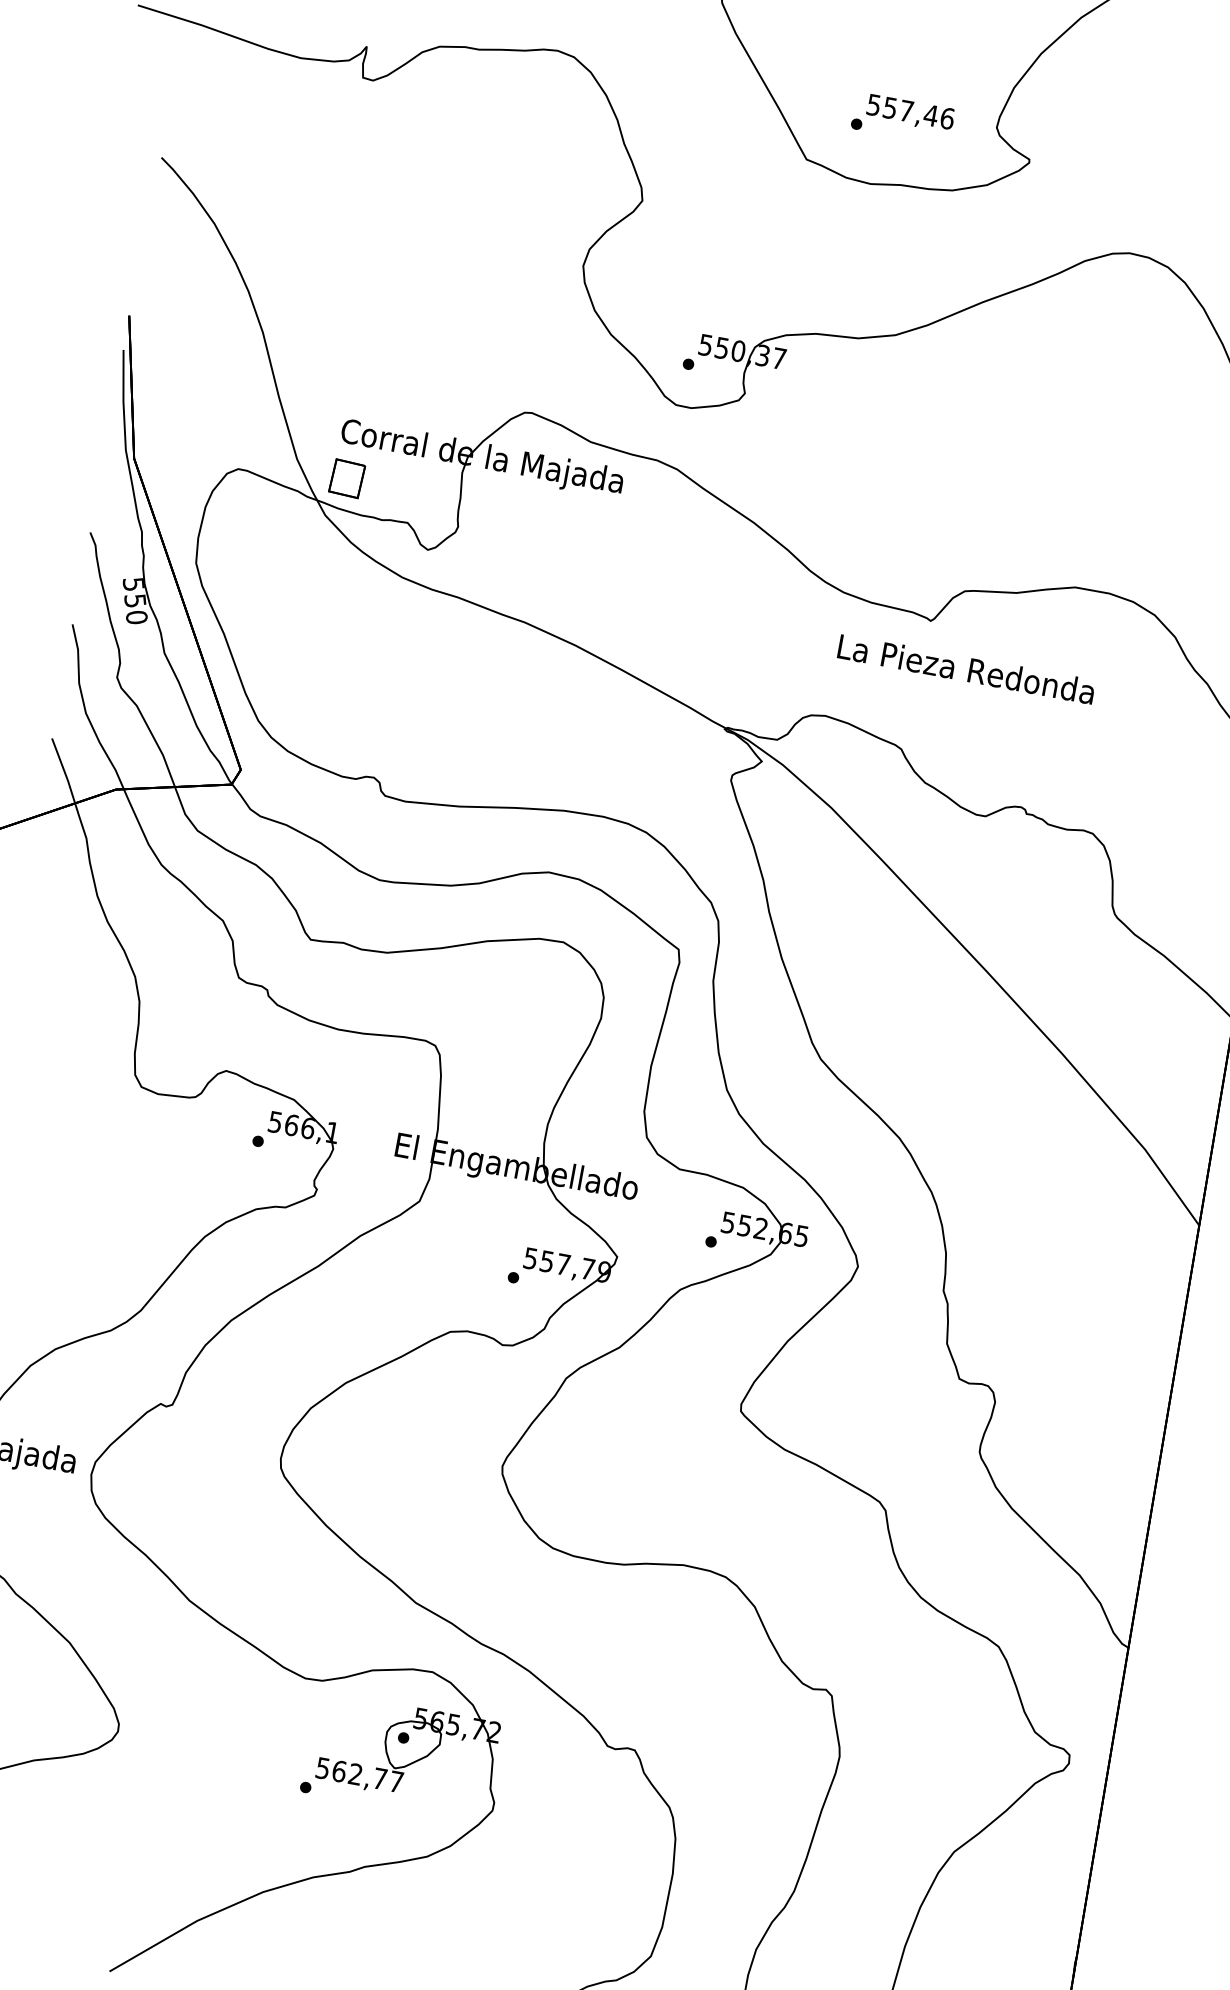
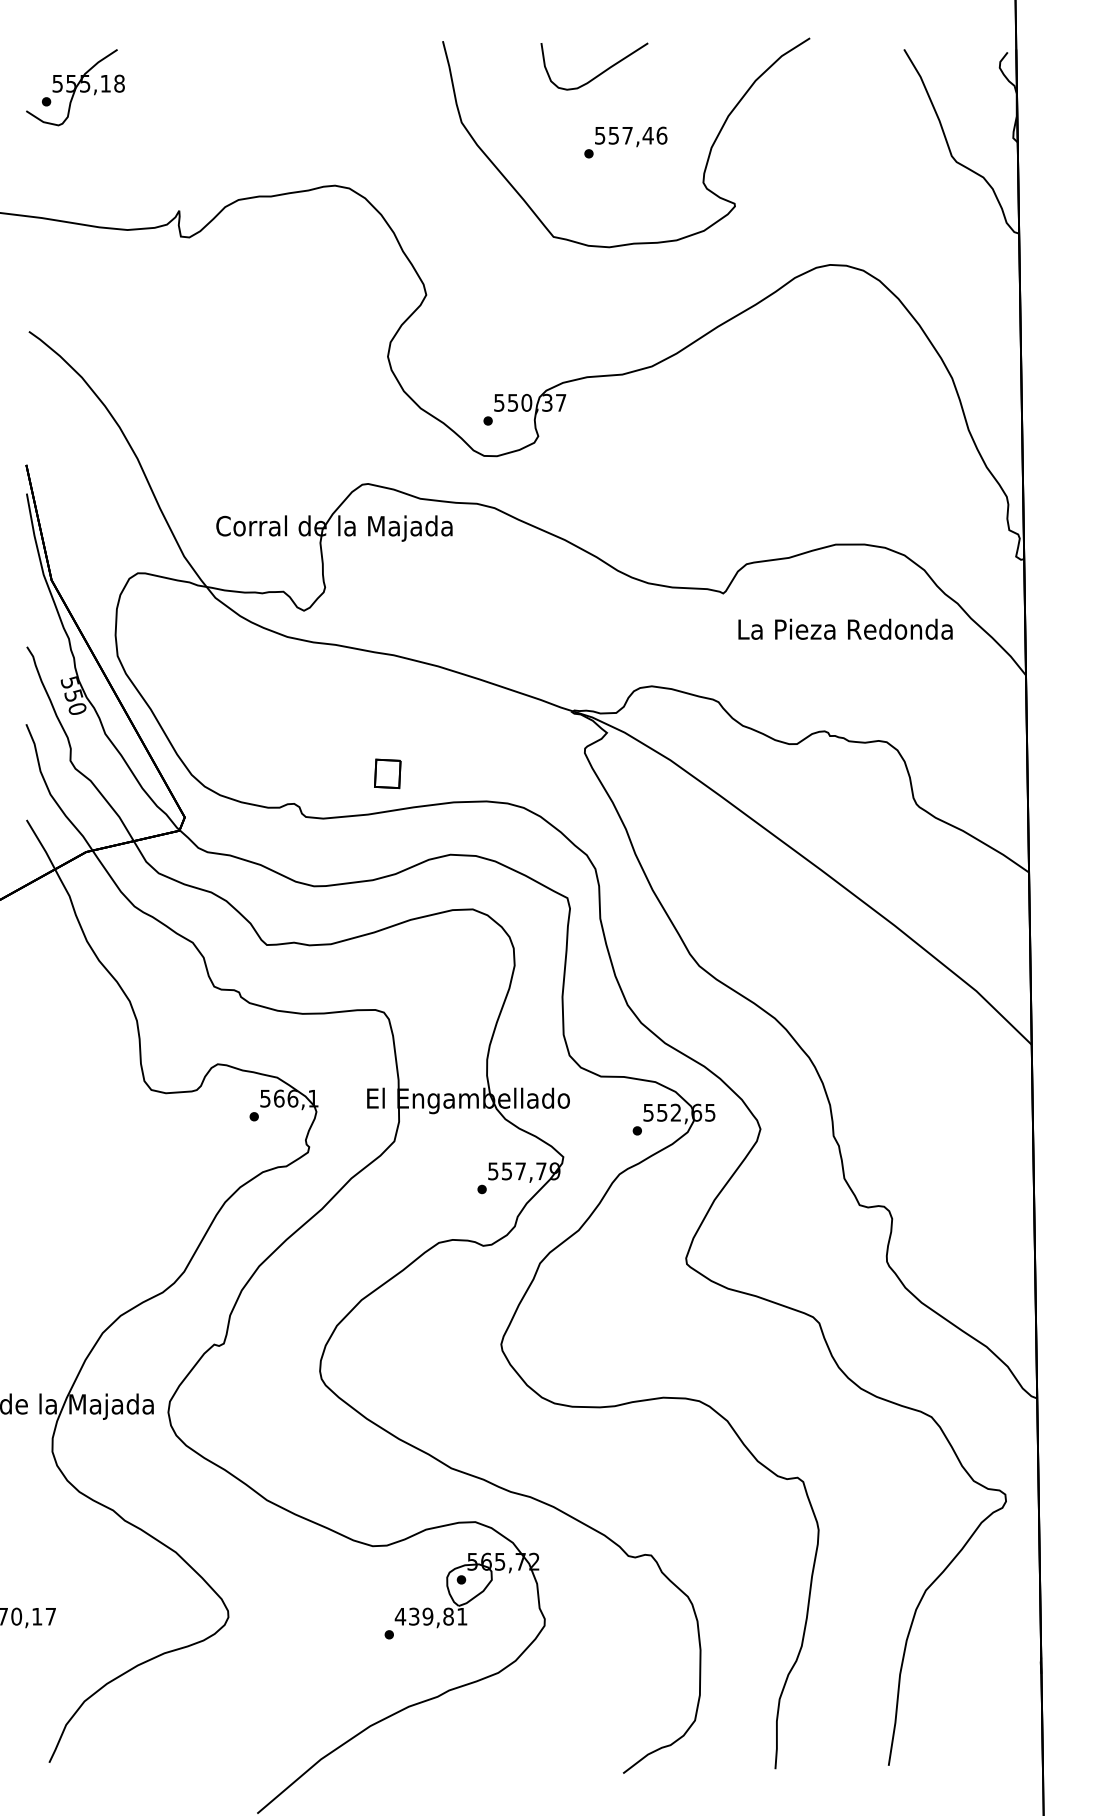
text: (902, 118) -> (625, 142), moved
part: (346, 478) -> (387, 773), moved
text: (966, 668) -> (845, 628), moved
text: (358, 1774) -> (430, 1616), 562,77 -> 439,81

